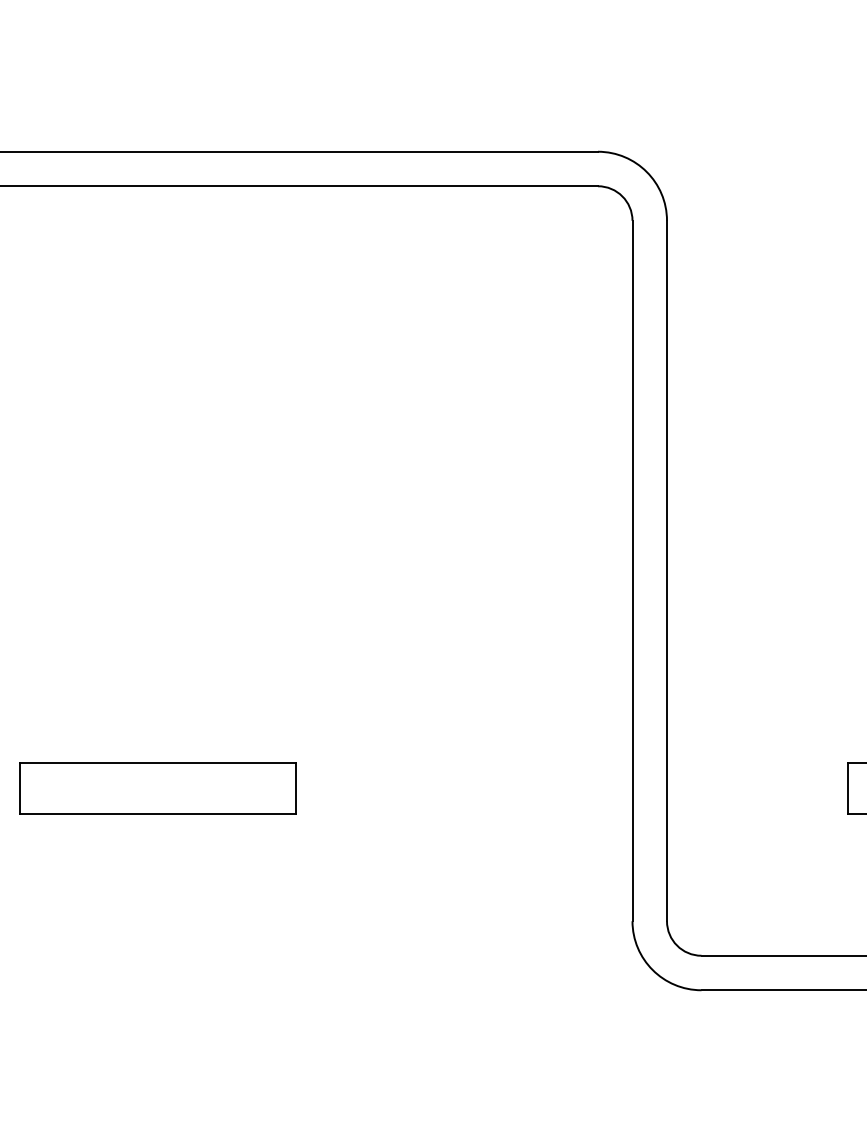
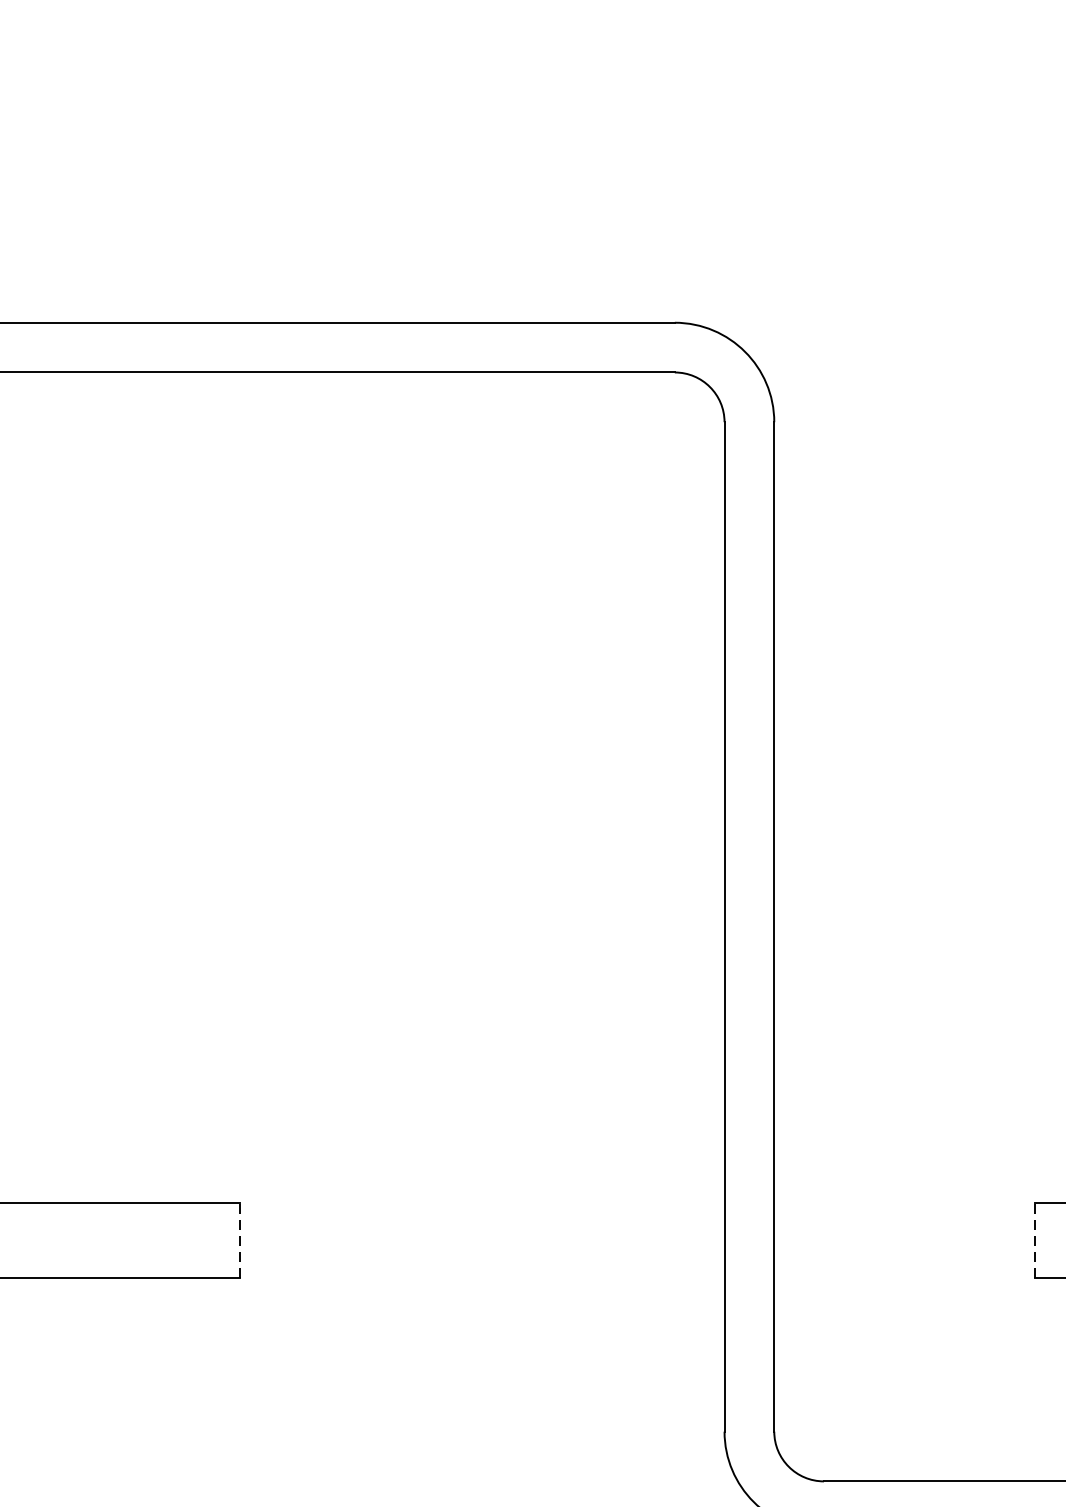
line: (296, 788) -> (240, 1240), solid -> dashed
line: (848, 788) -> (1035, 1240), solid -> dashed

